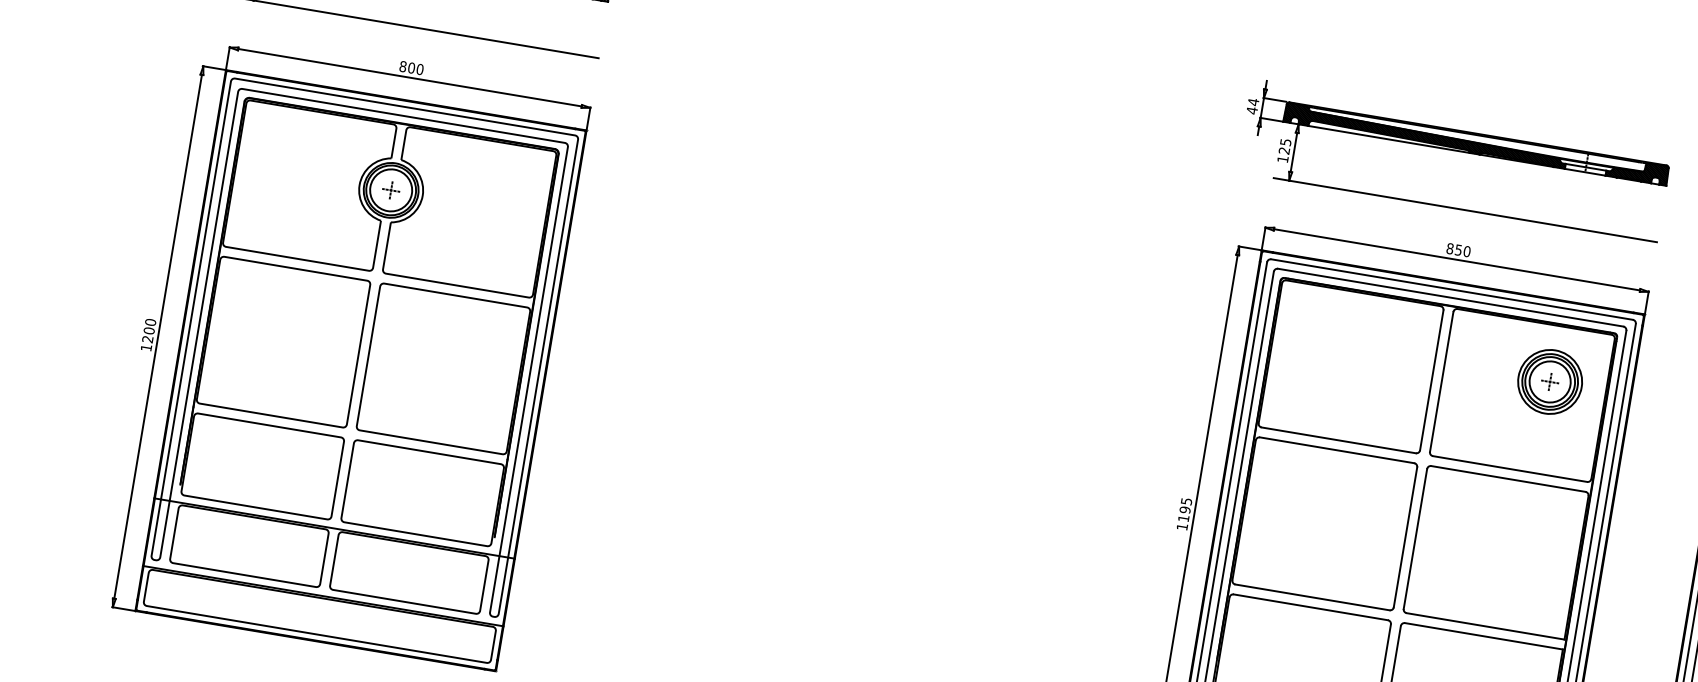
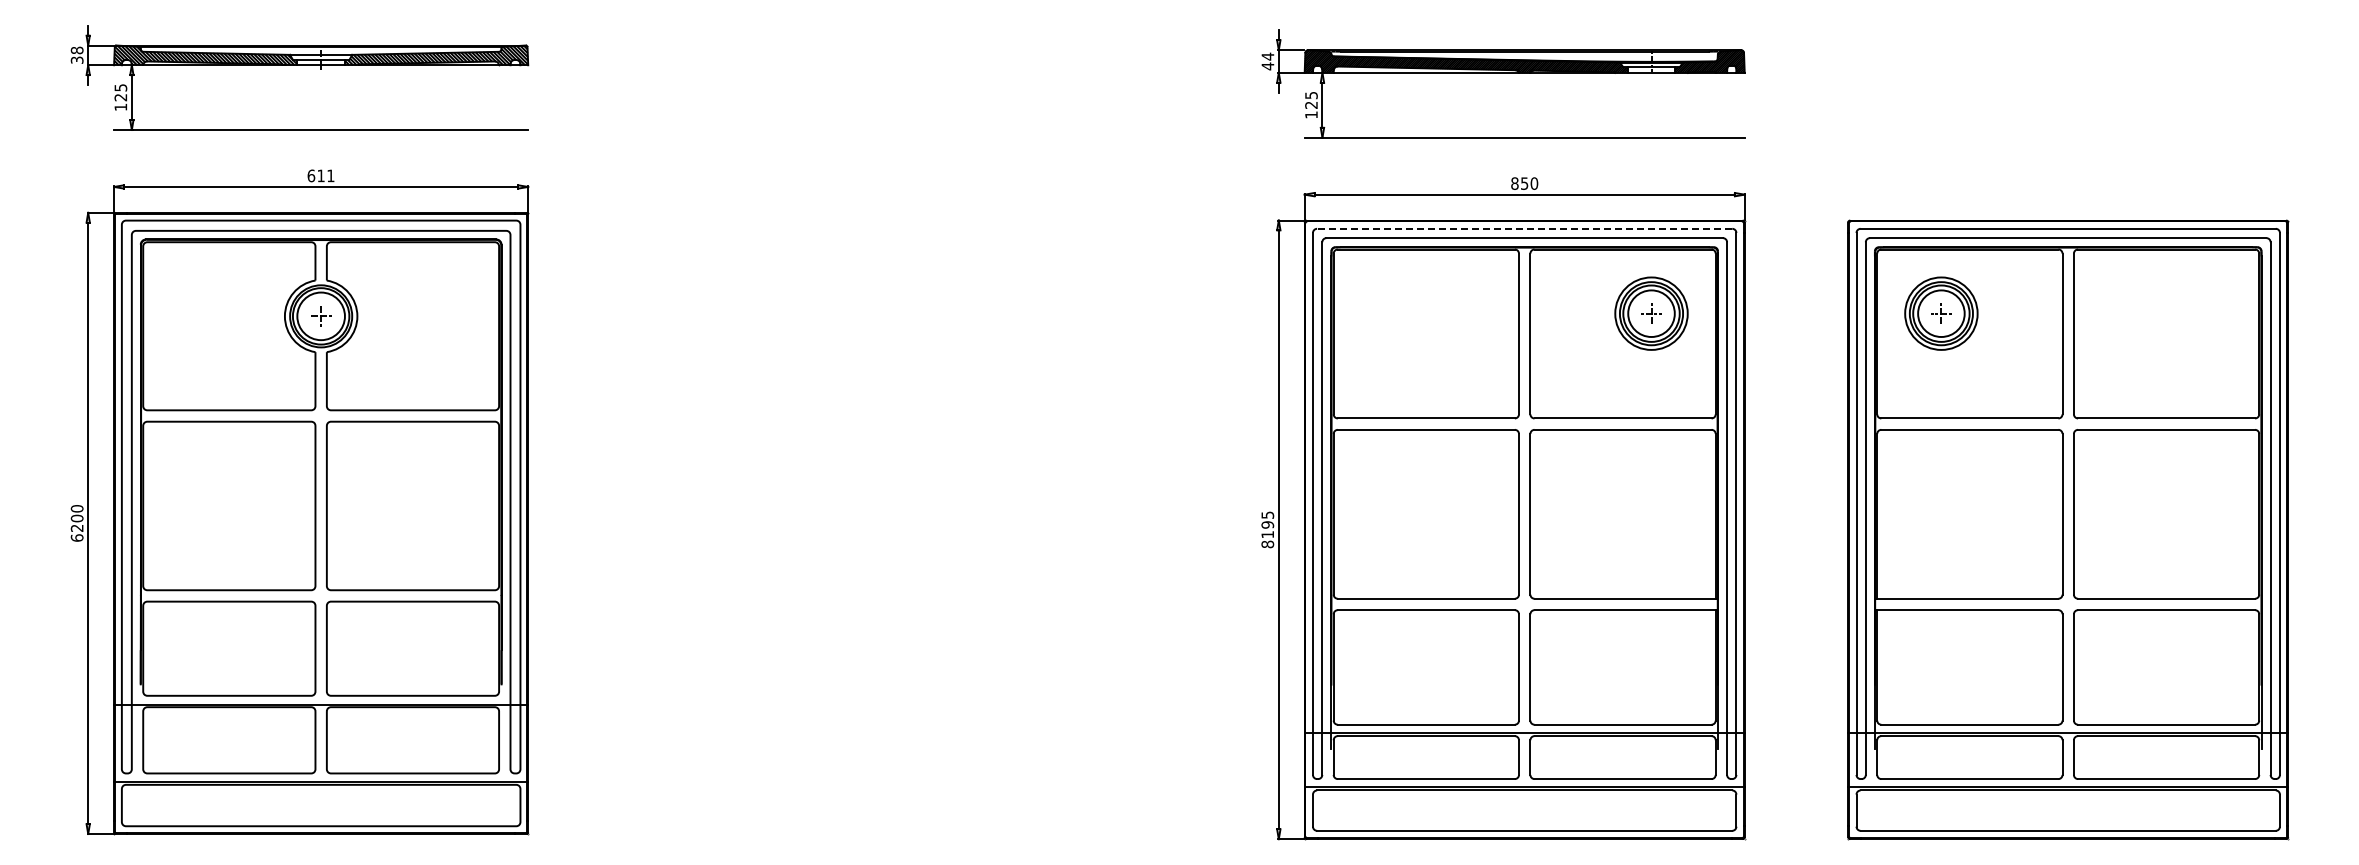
text: (411, 67) -> (320, 175), 800 -> 611
line: (1451, 289) -> (1524, 228), solid -> dashed
text: (145, 347) -> (76, 537), 1200 -> 6200
text: (1182, 527) -> (1267, 544), 1195 -> 8195

